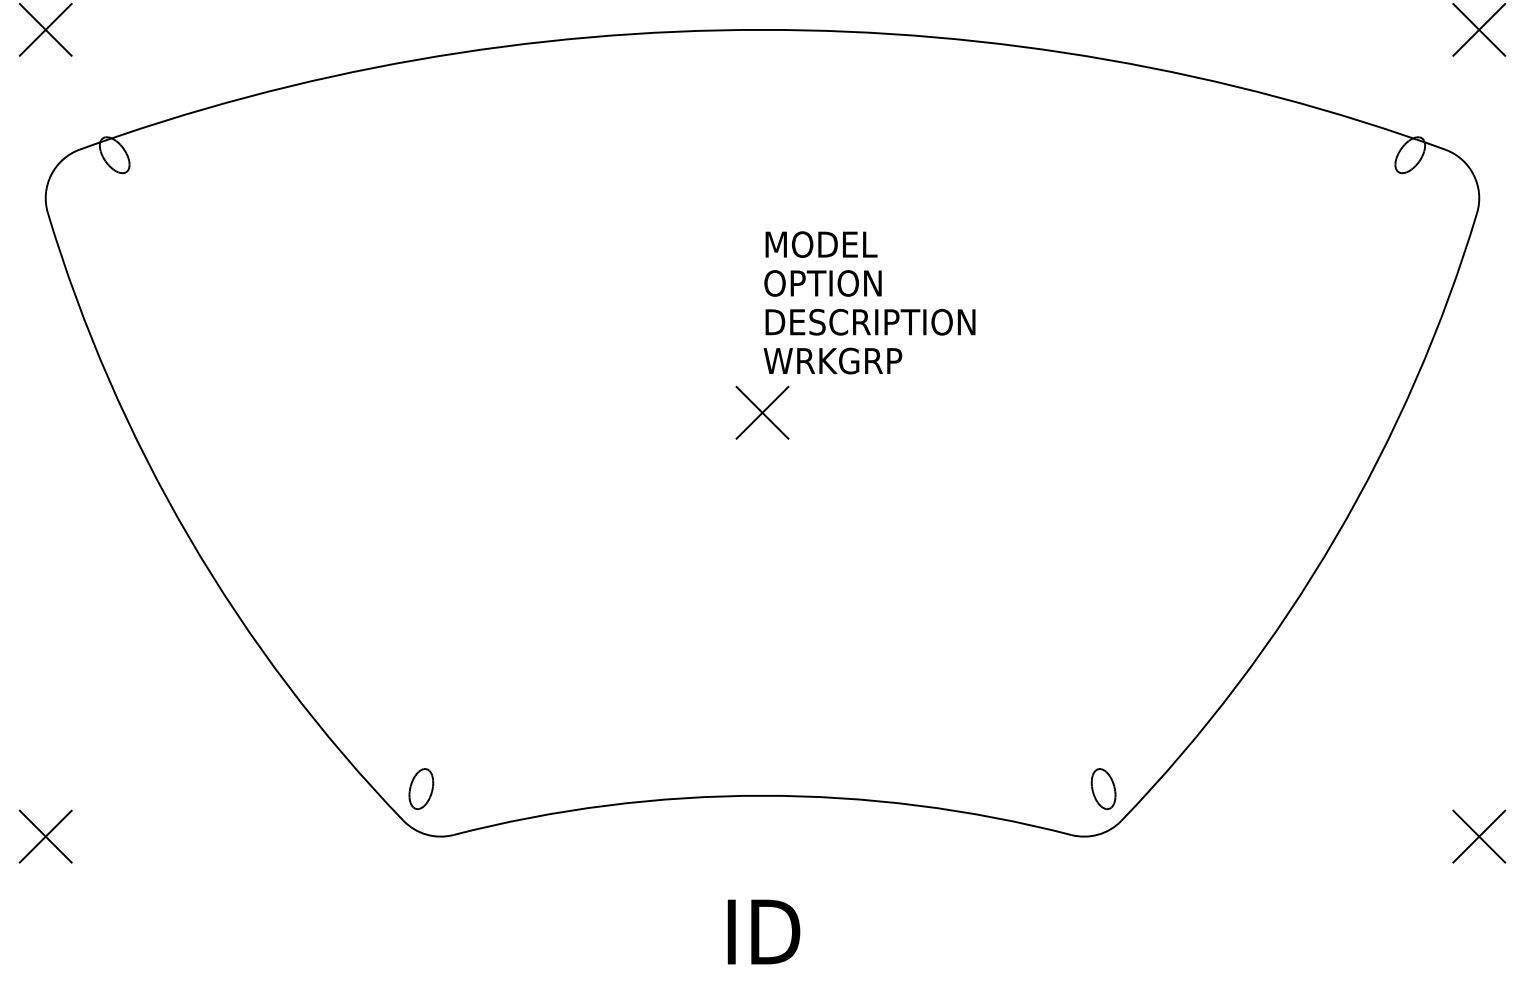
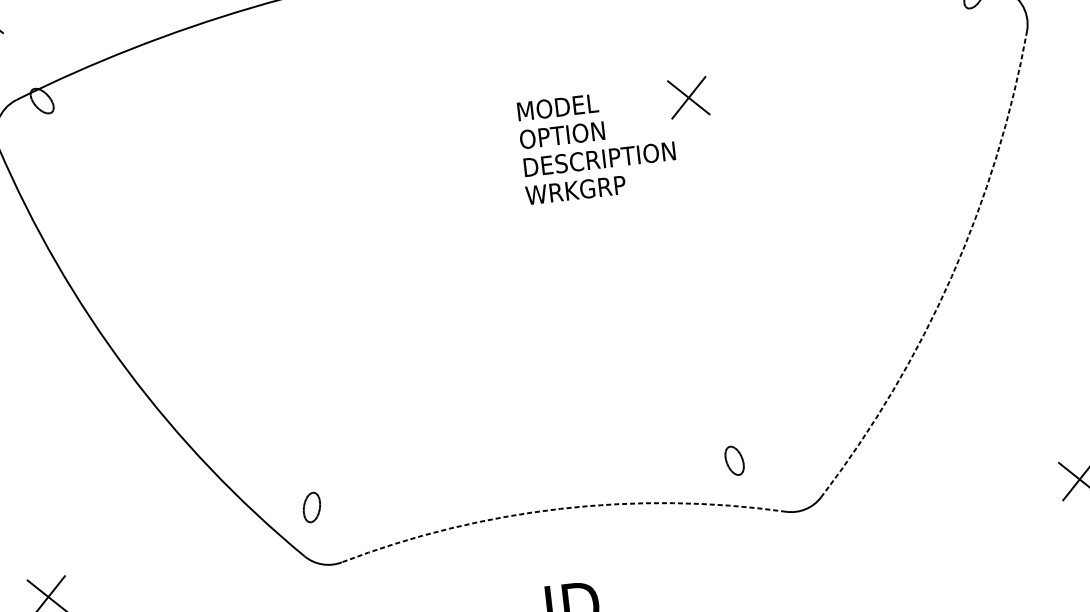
part: (762, 412) -> (688, 97), moved
arc: (1335, 538) -> (951, 276), solid -> dashed
part: (421, 789) -> (312, 507), moved
part: (1103, 789) -> (734, 461), moved
arc: (762, 795) -> (560, 508), solid -> dashed

